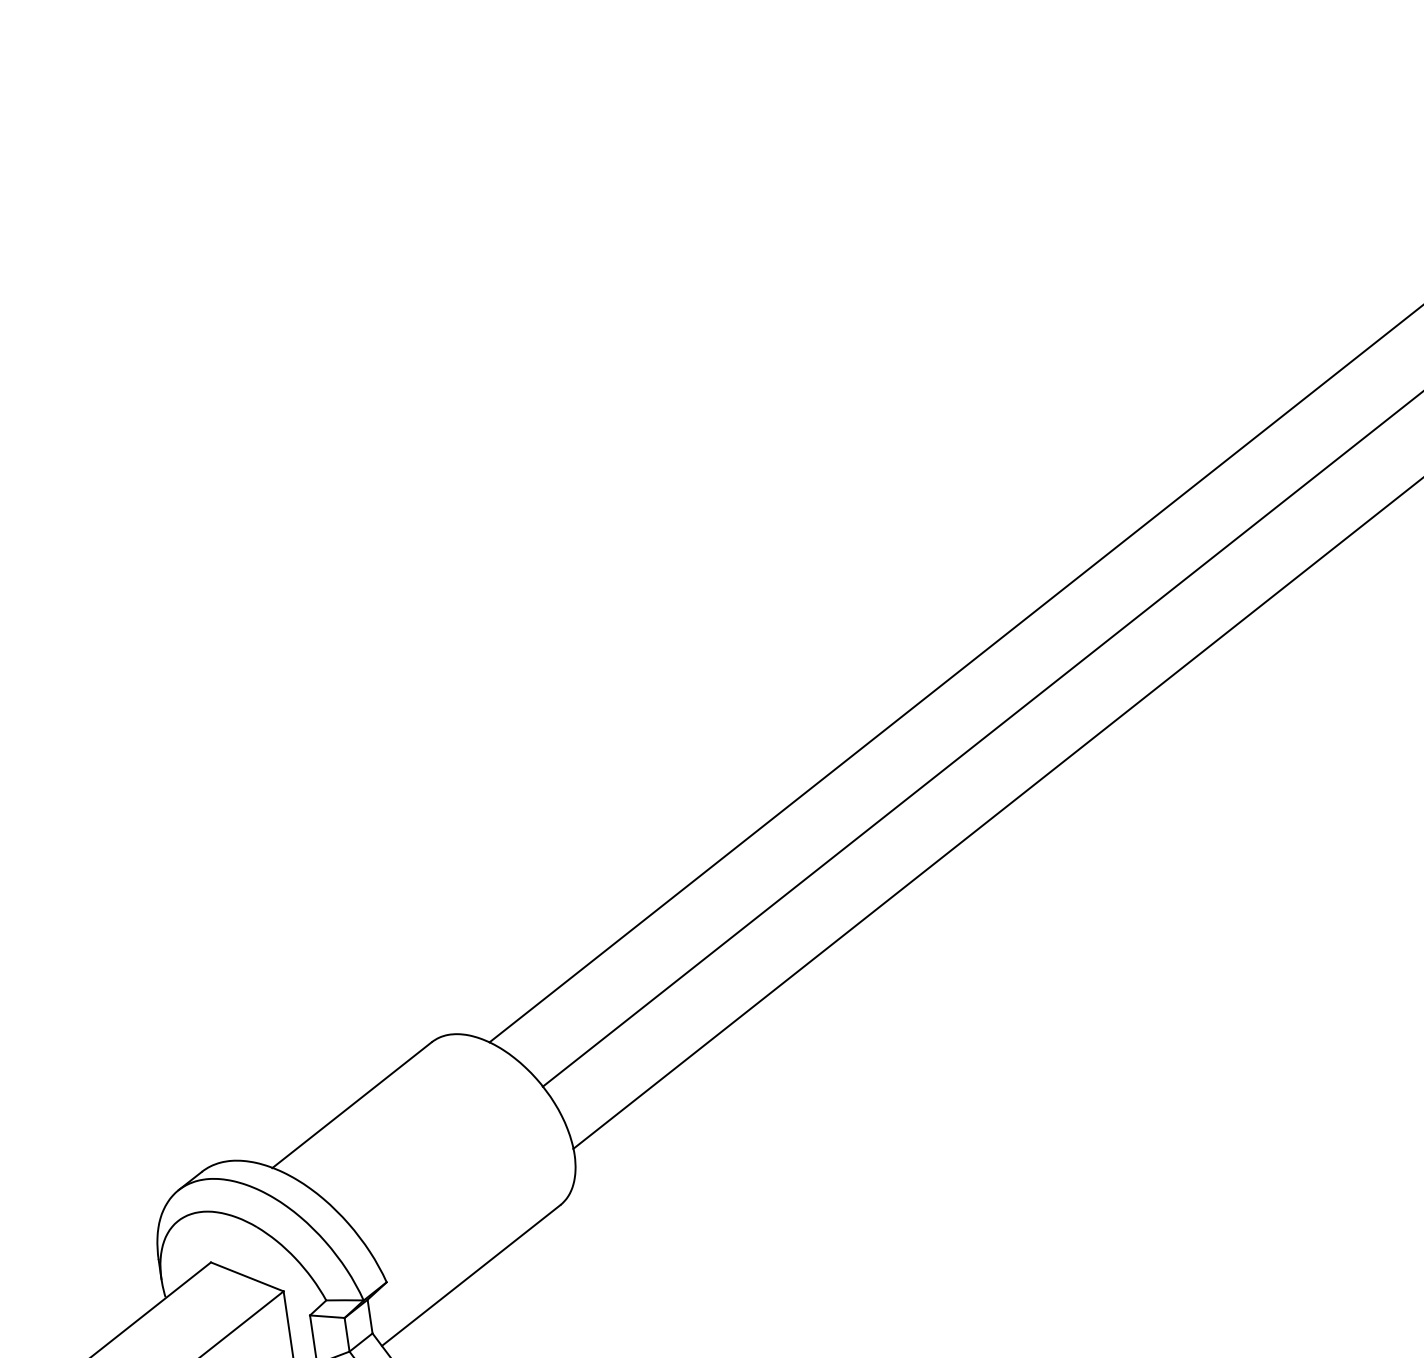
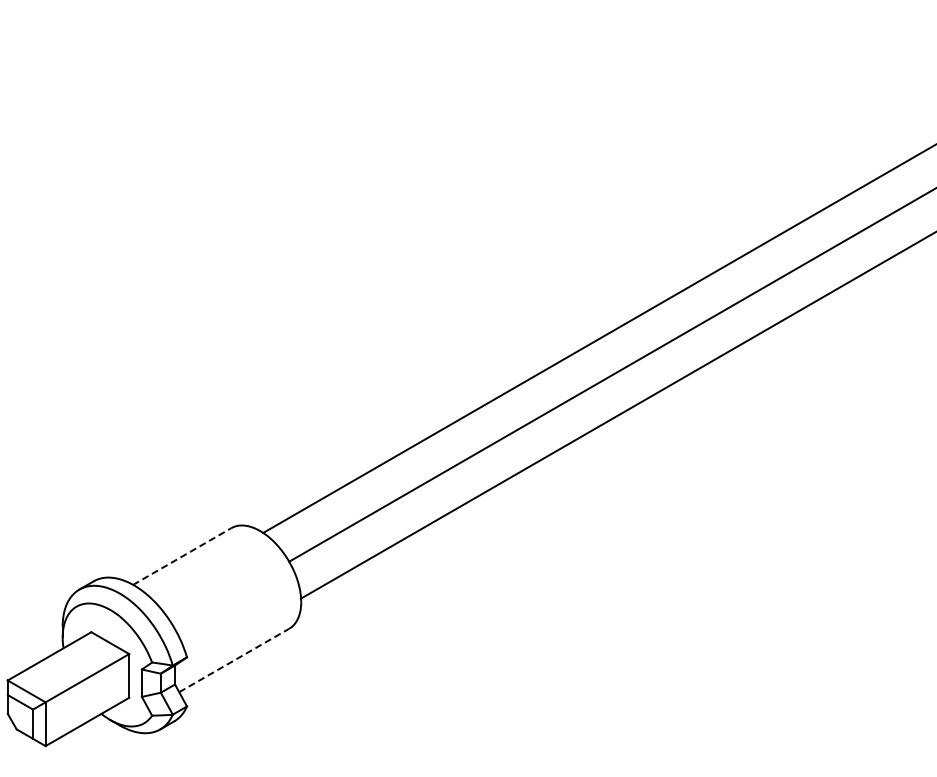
line: (352, 1104) -> (182, 556), solid -> dashed
line: (471, 1275) -> (234, 660), solid -> dashed

